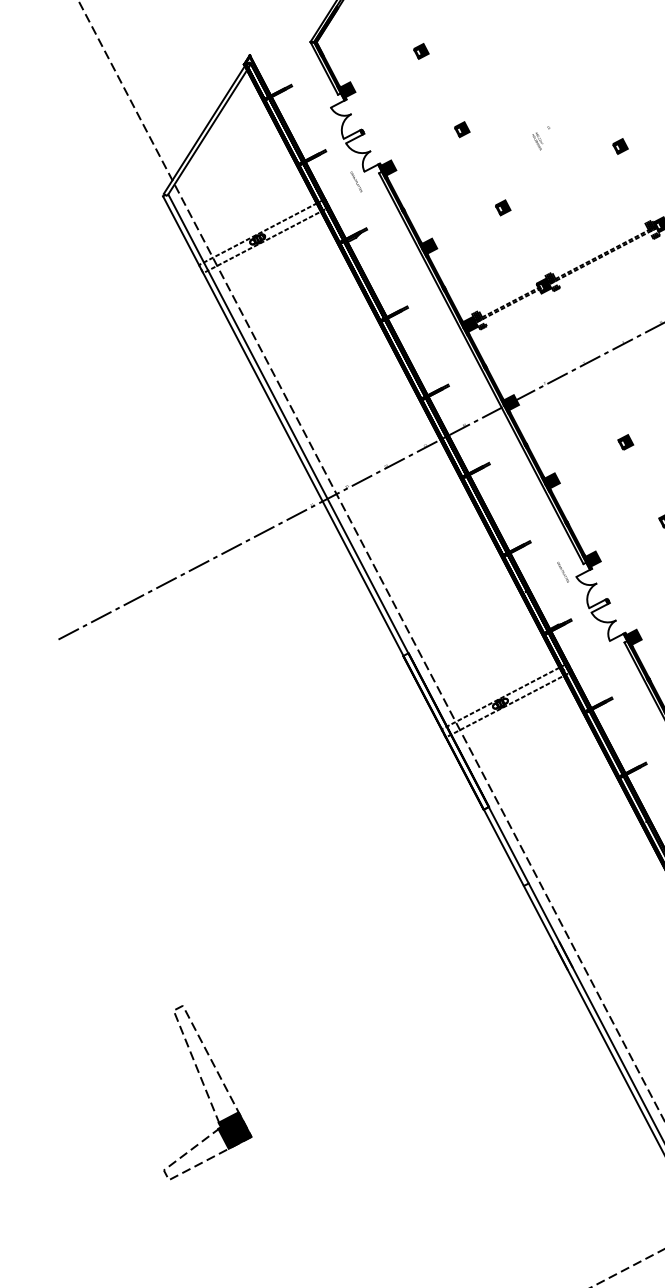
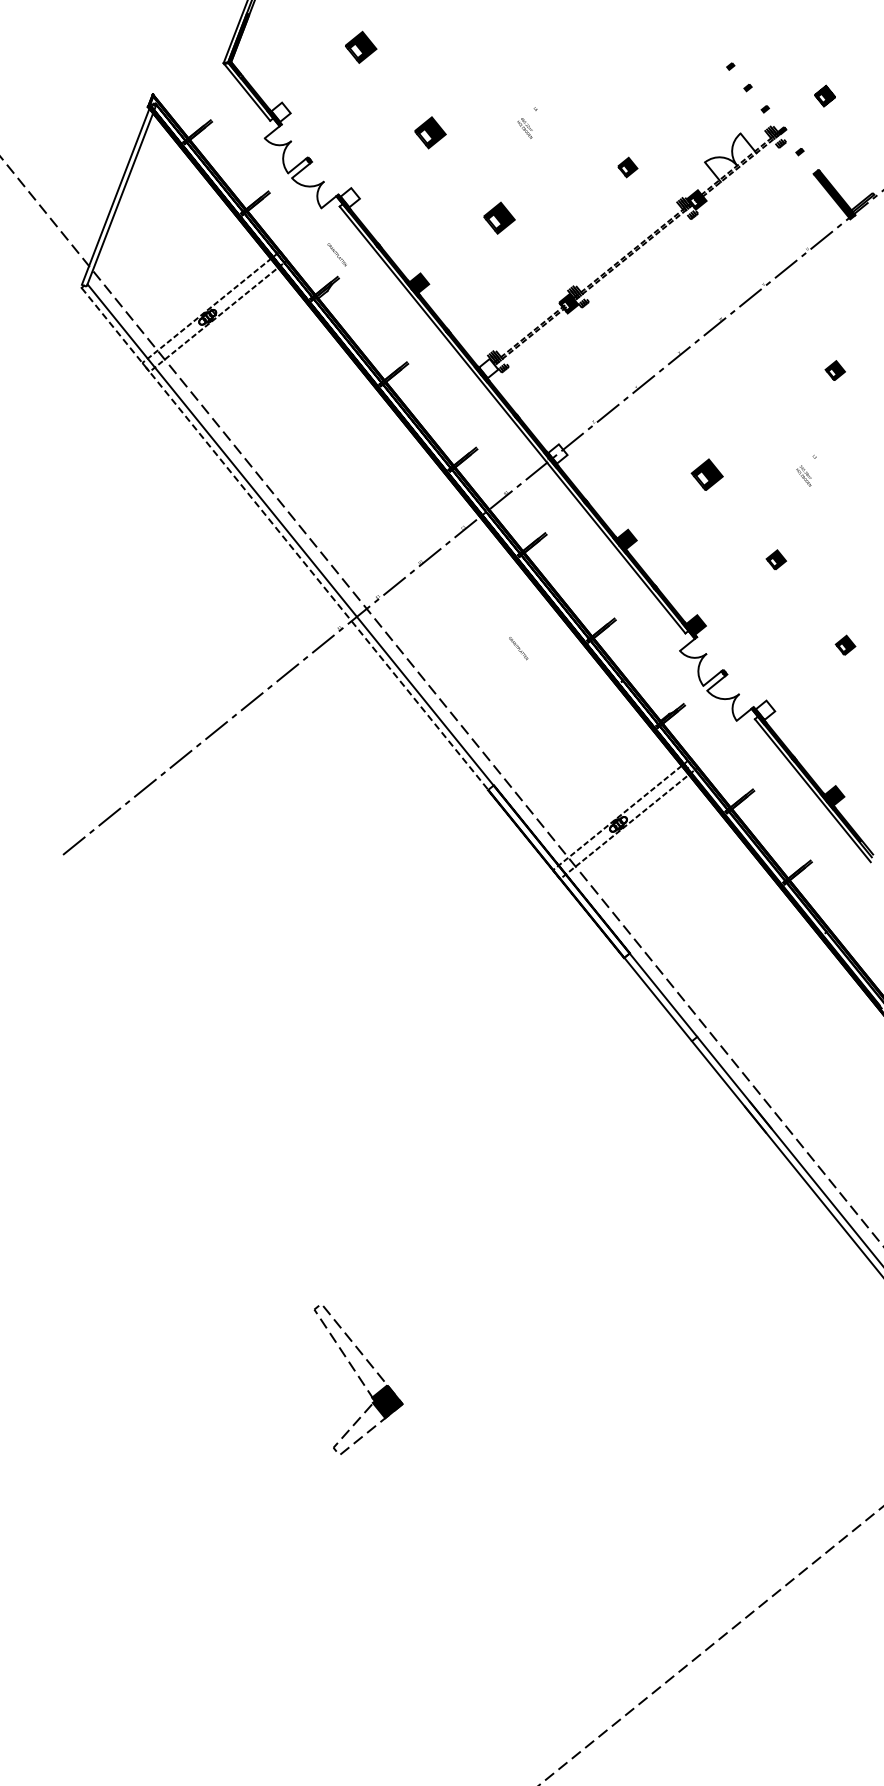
part: (421, 51) -> (361, 47), size x1.6
fill: (347, 89) -> (280, 111), removed
part: (462, 129) -> (430, 132), size x1.6
part: (620, 146) -> (627, 167), moved
fill: (388, 167) -> (349, 197), removed
text: (355, 181) -> (336, 254), moved
part: (502, 207) -> (499, 218), size x1.6
fill: (470, 324) -> (488, 368), removed
fill: (511, 402) -> (557, 453), removed
line: (283, 426) -> (285, 539), solid -> dashed
part: (625, 441) -> (706, 473), size x1.6
text: (563, 572) -> (518, 648), moved
fill: (634, 636) -> (765, 709), removed
part: (208, 1099) -> (359, 1379), size x0.7

